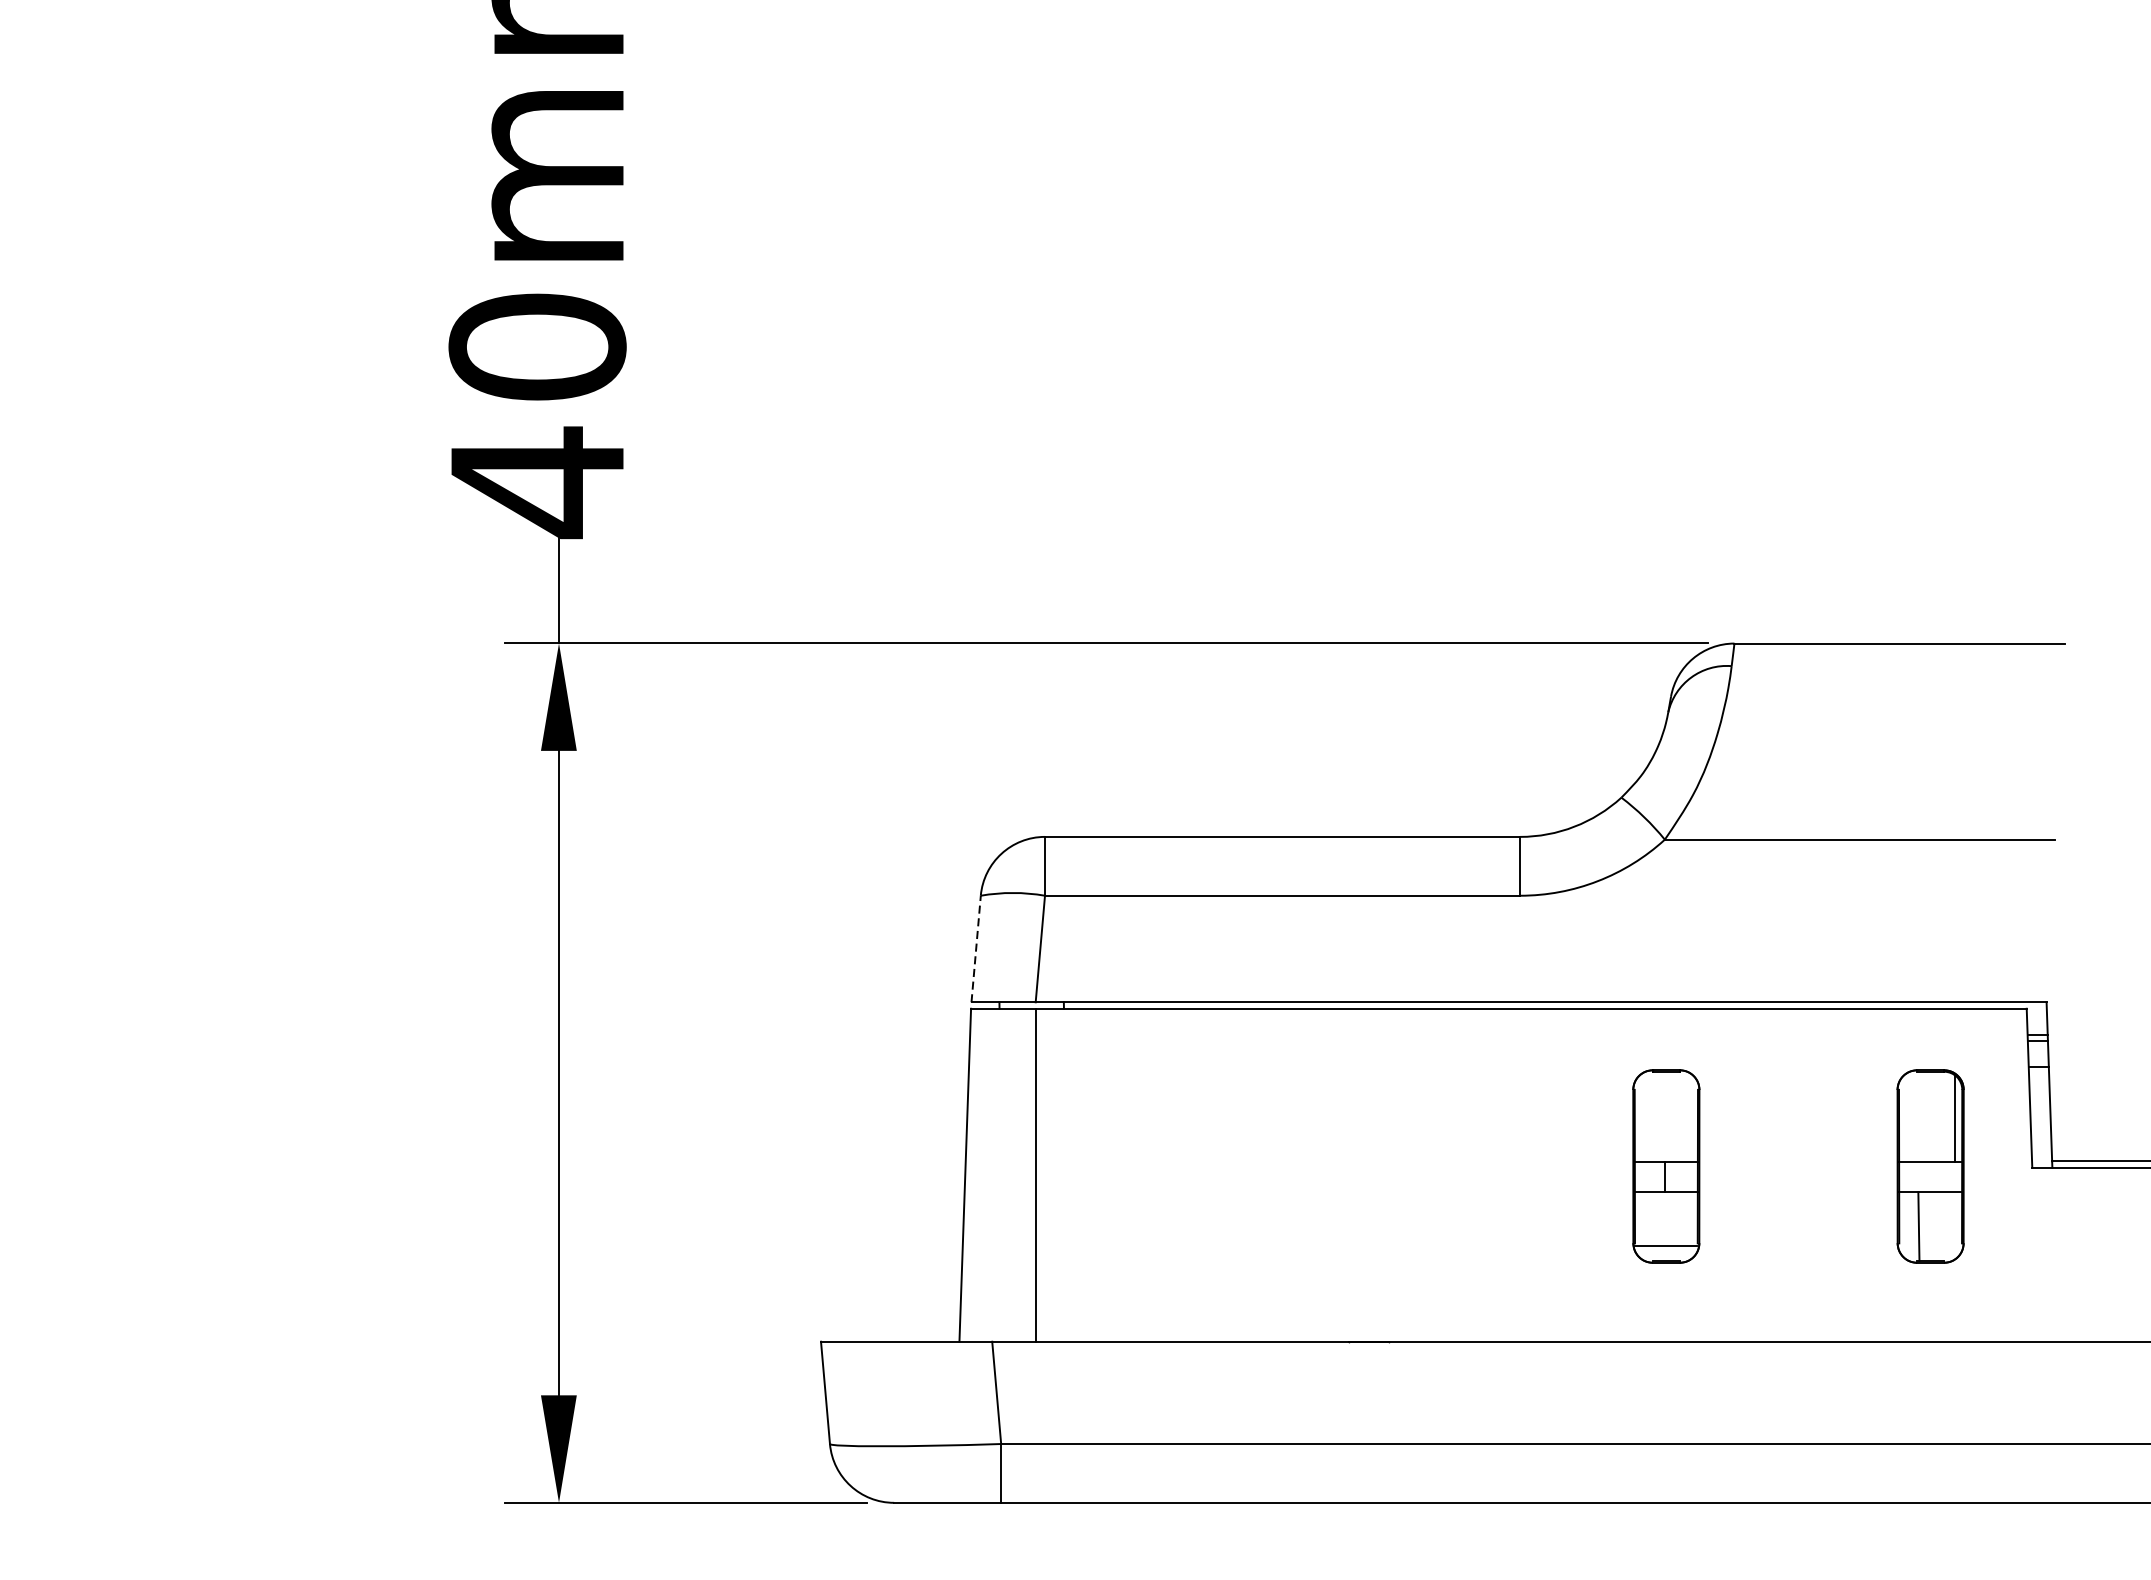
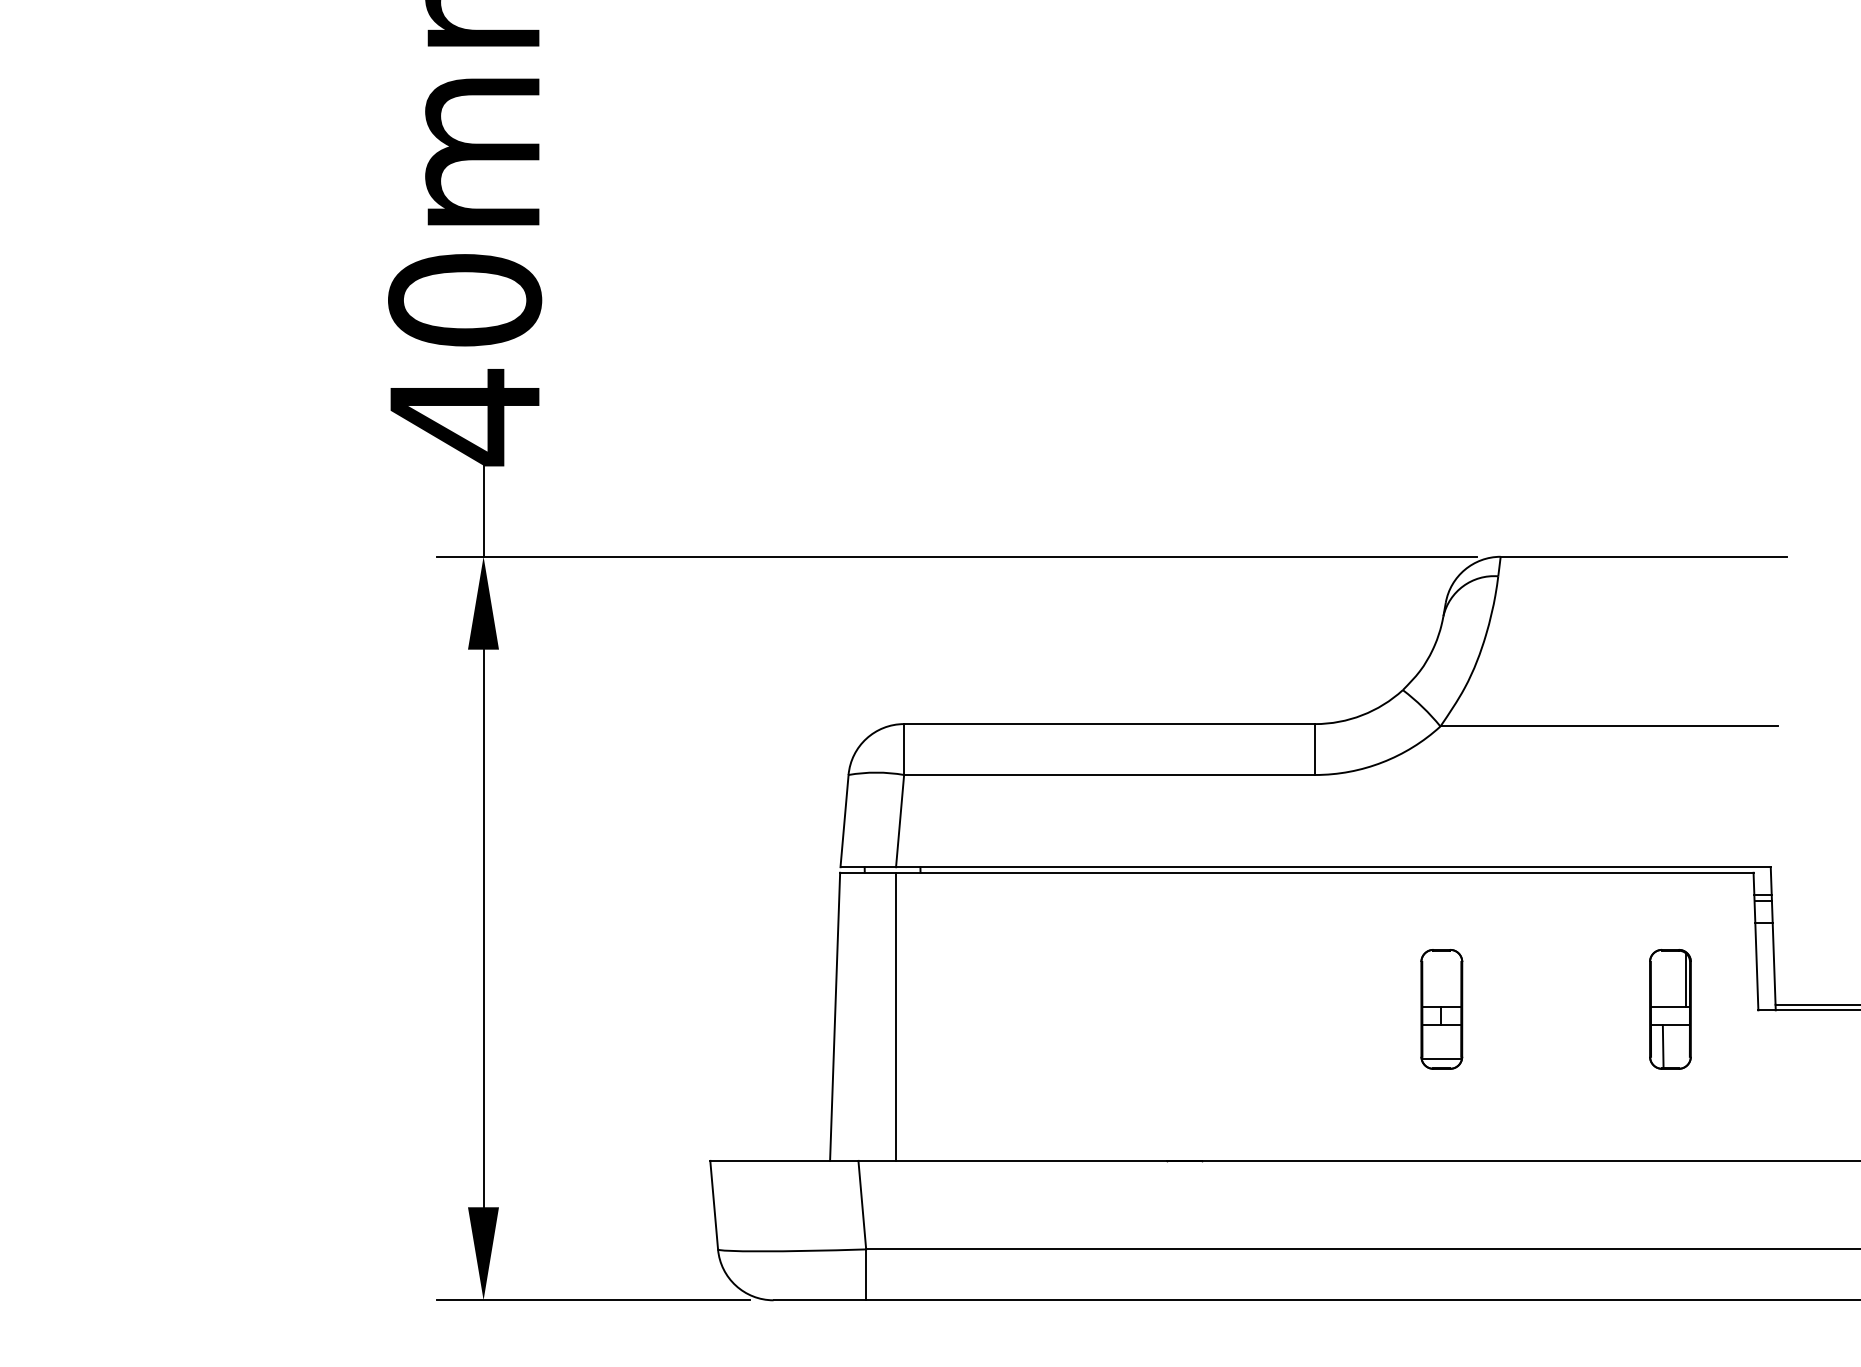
line: (976, 948) -> (844, 820), dashed -> solid
part: (1666, 1166) -> (1441, 1009), size x0.71
part: (1930, 1166) -> (1670, 1009), size x0.71

